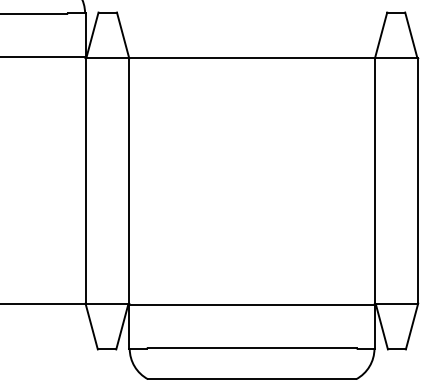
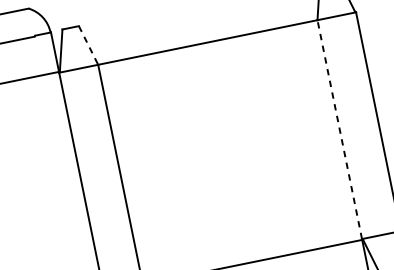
line: (123, 35) -> (88, 45), solid -> dashed
line: (374, 180) -> (339, 129), solid -> dashed

